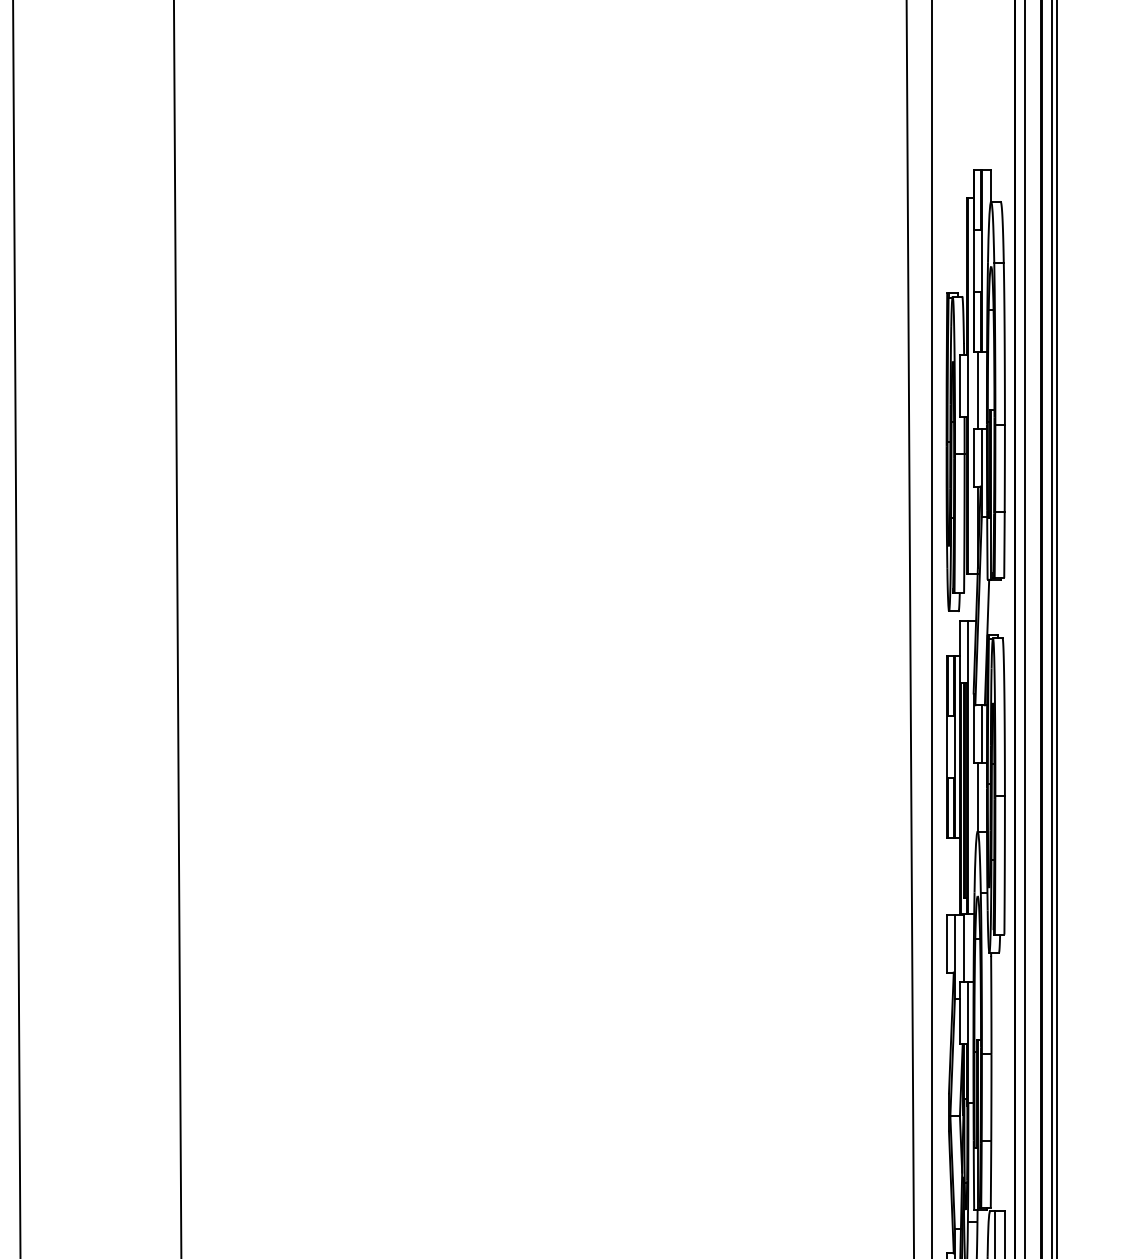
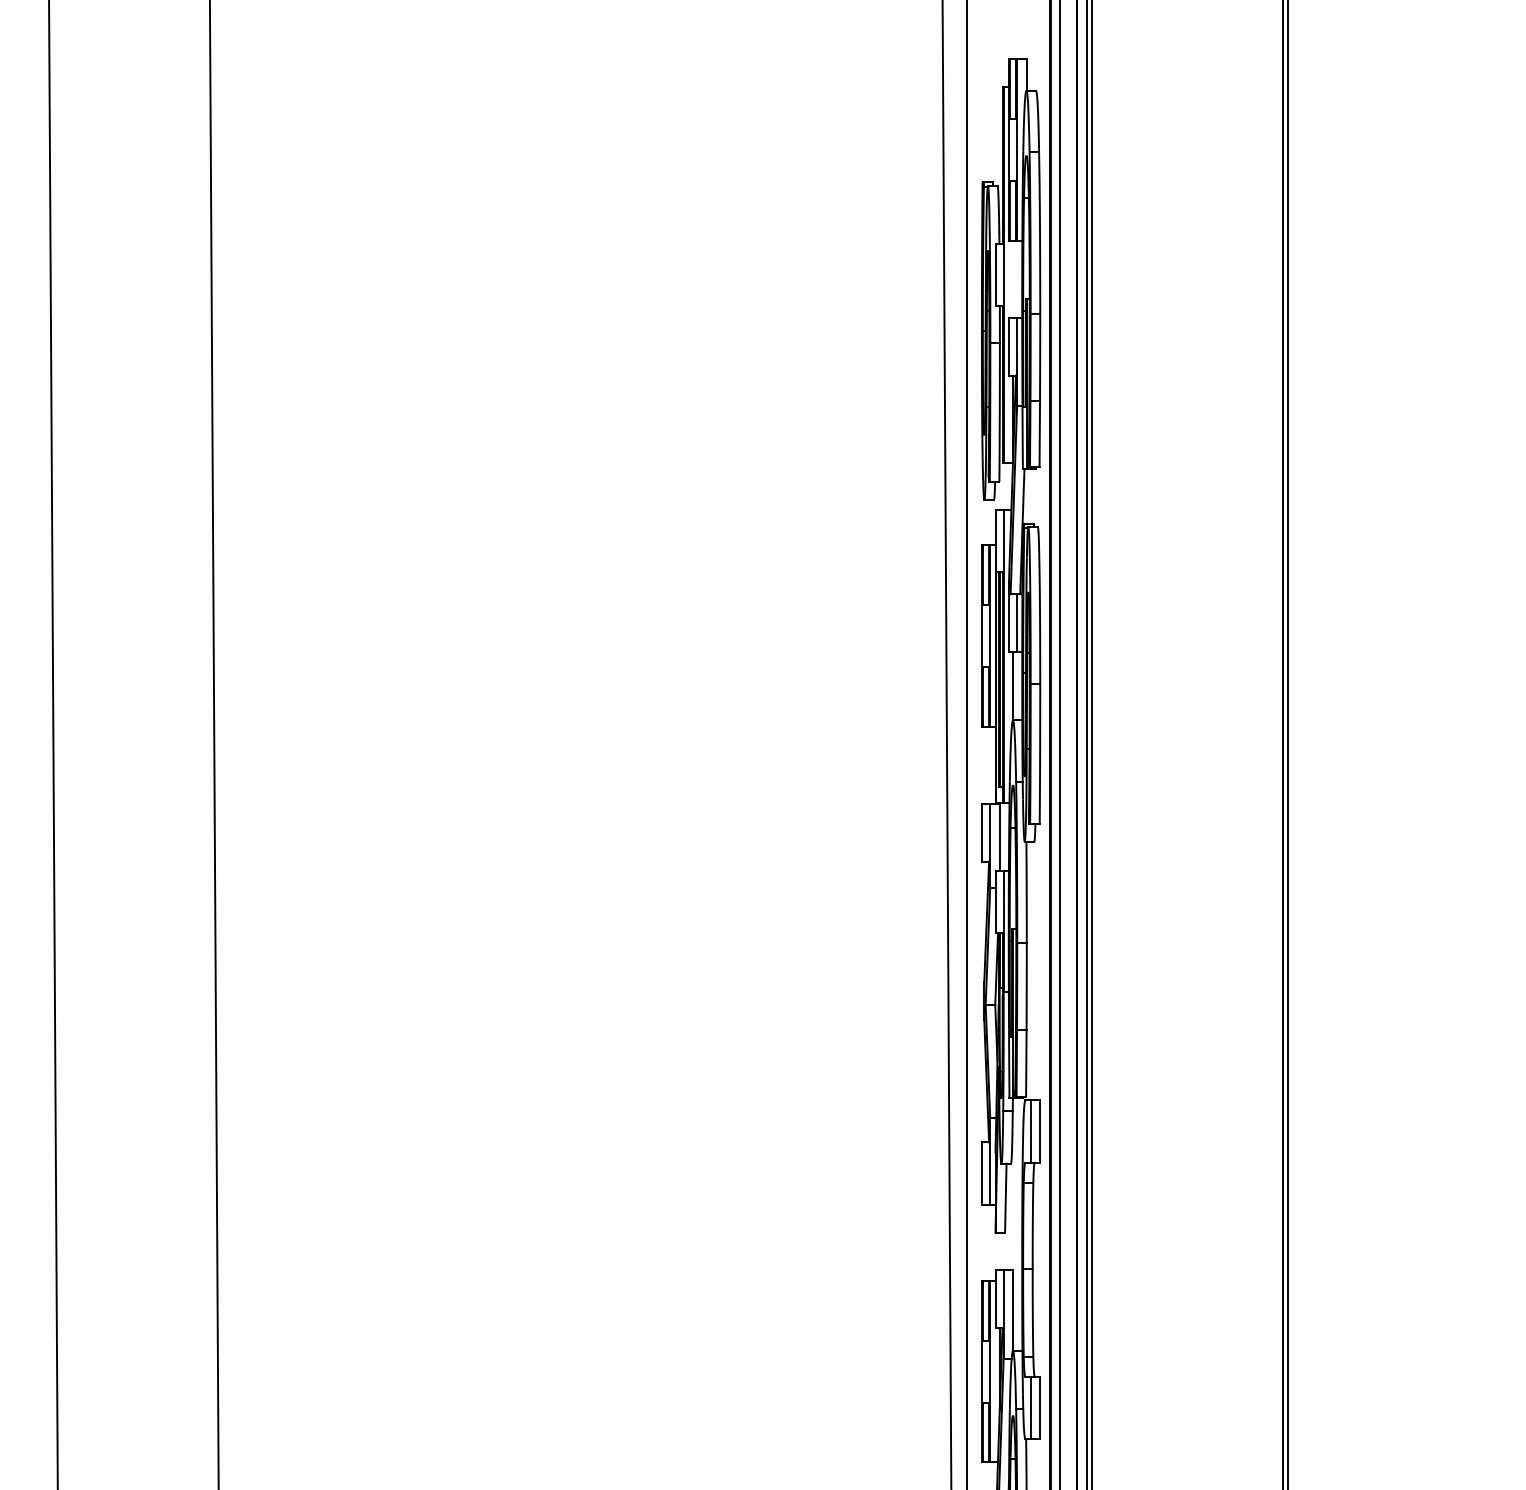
line: (978, 389) -> (1013, 278), removed

